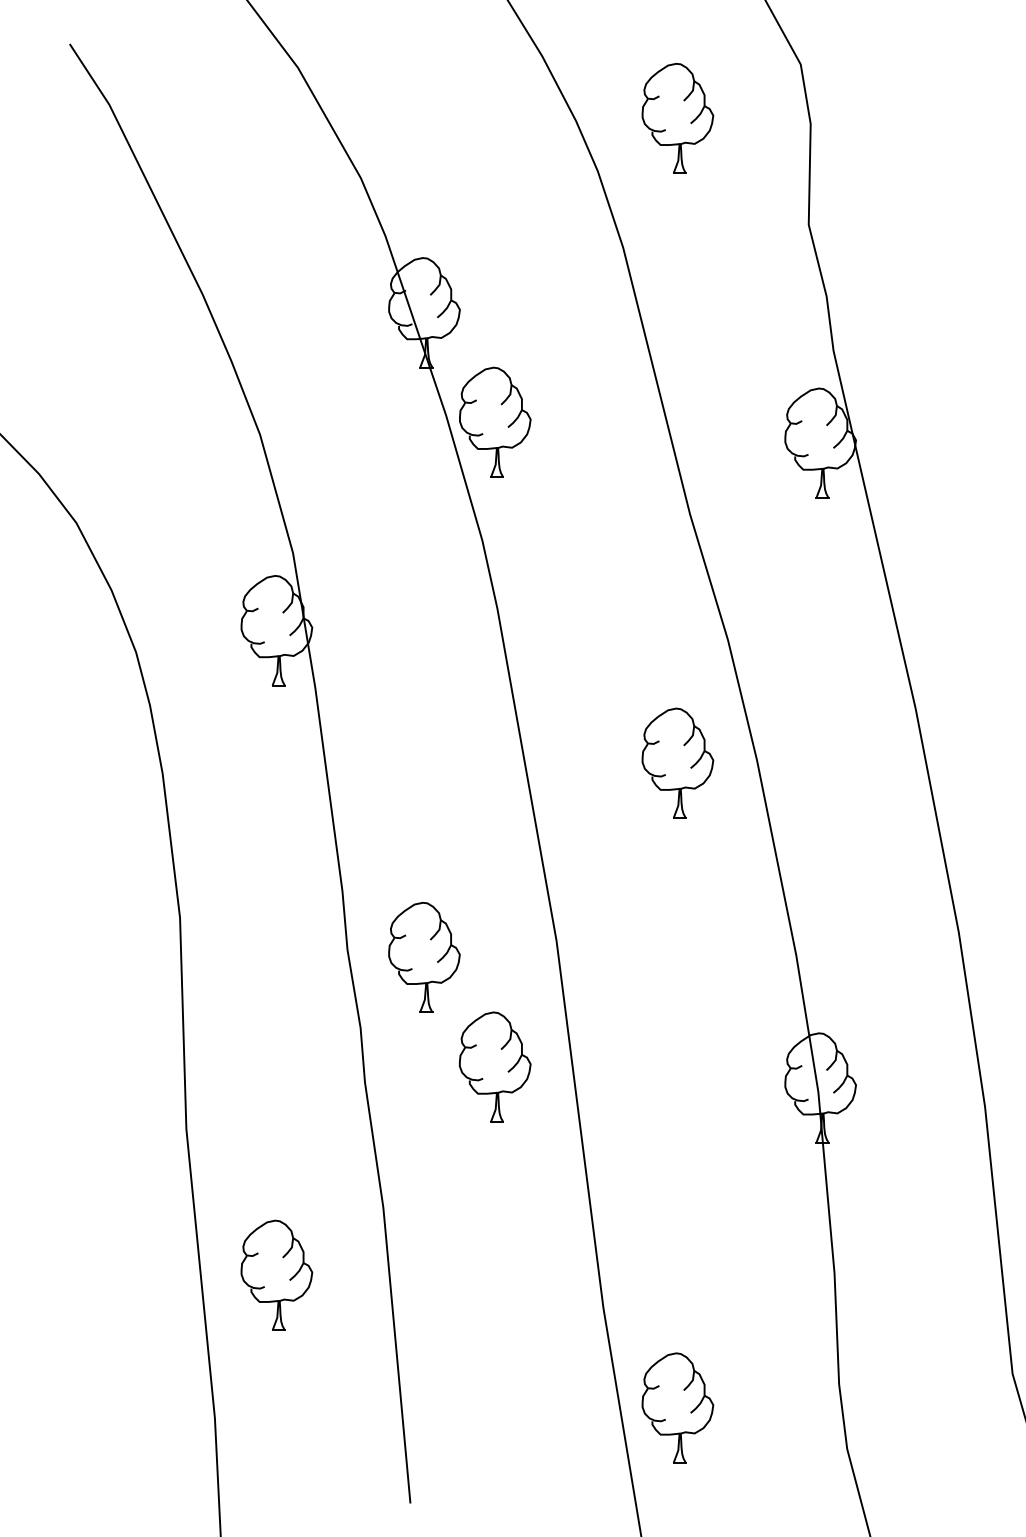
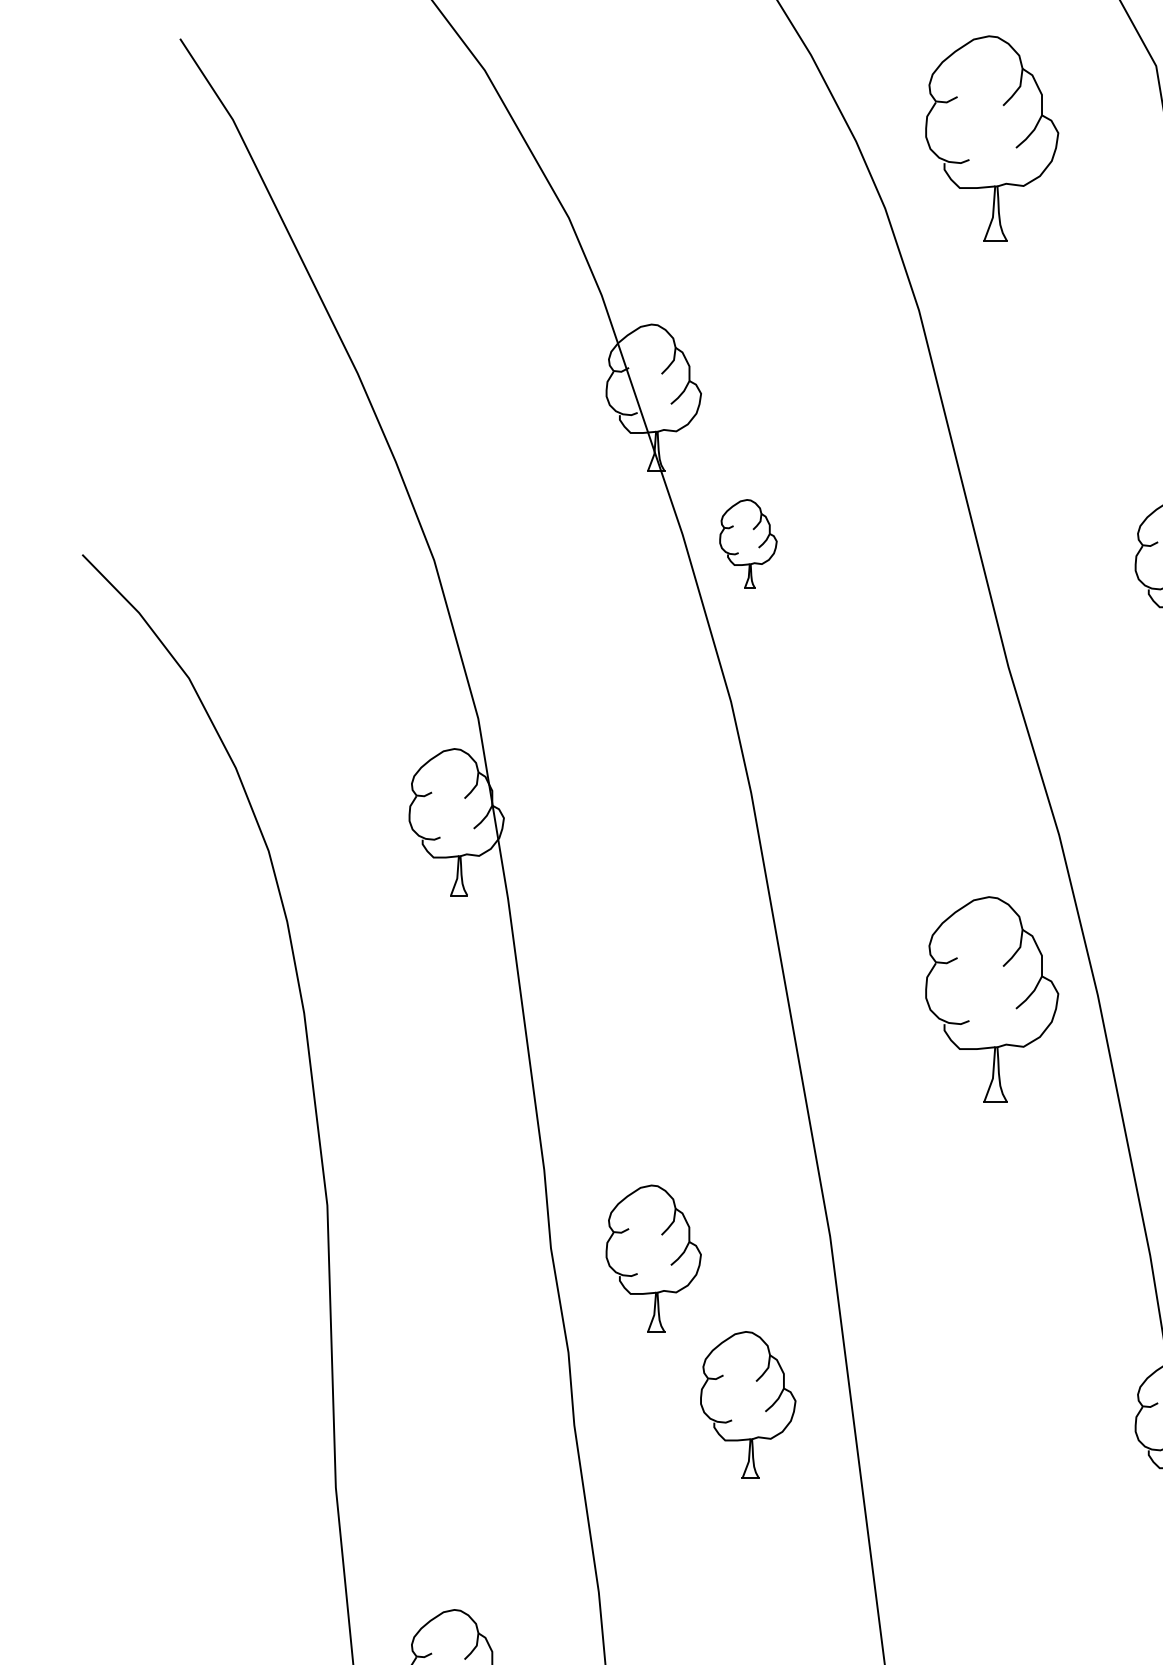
part: (677, 117) -> (991, 136), size x1.4
part: (495, 421) -> (748, 542), size x0.6
part: (677, 762) -> (991, 998), size x1.4

